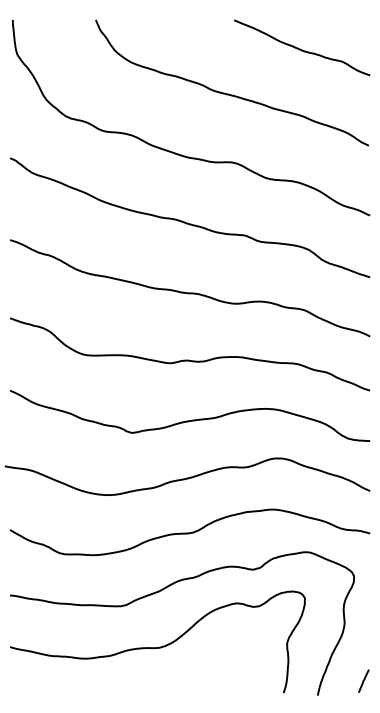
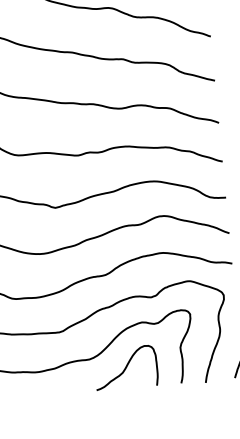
curve: (208, 664) -> (125, 368), added

